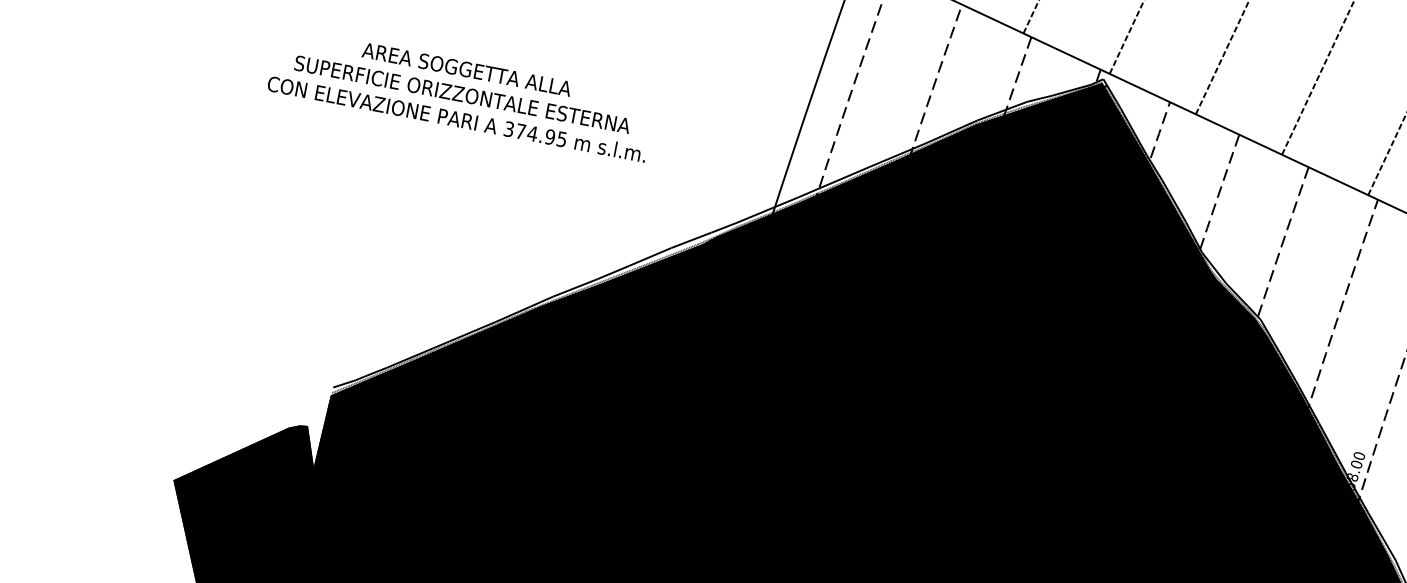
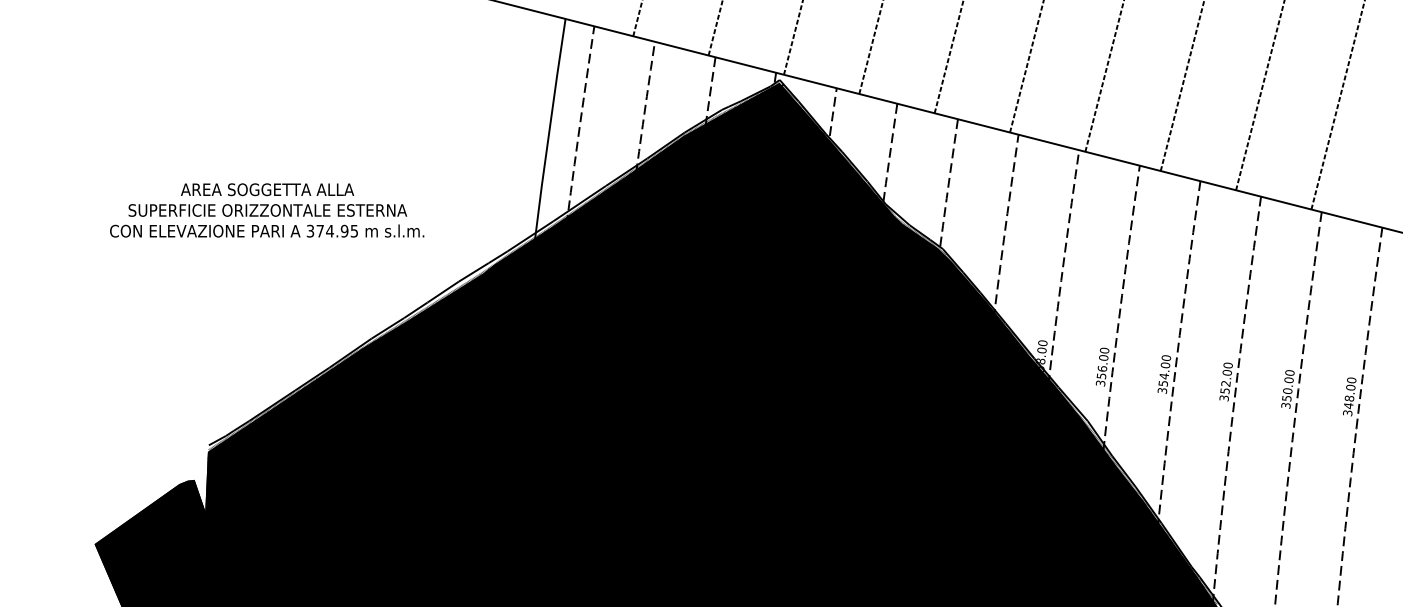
text: (462, 94) -> (267, 210), moved

